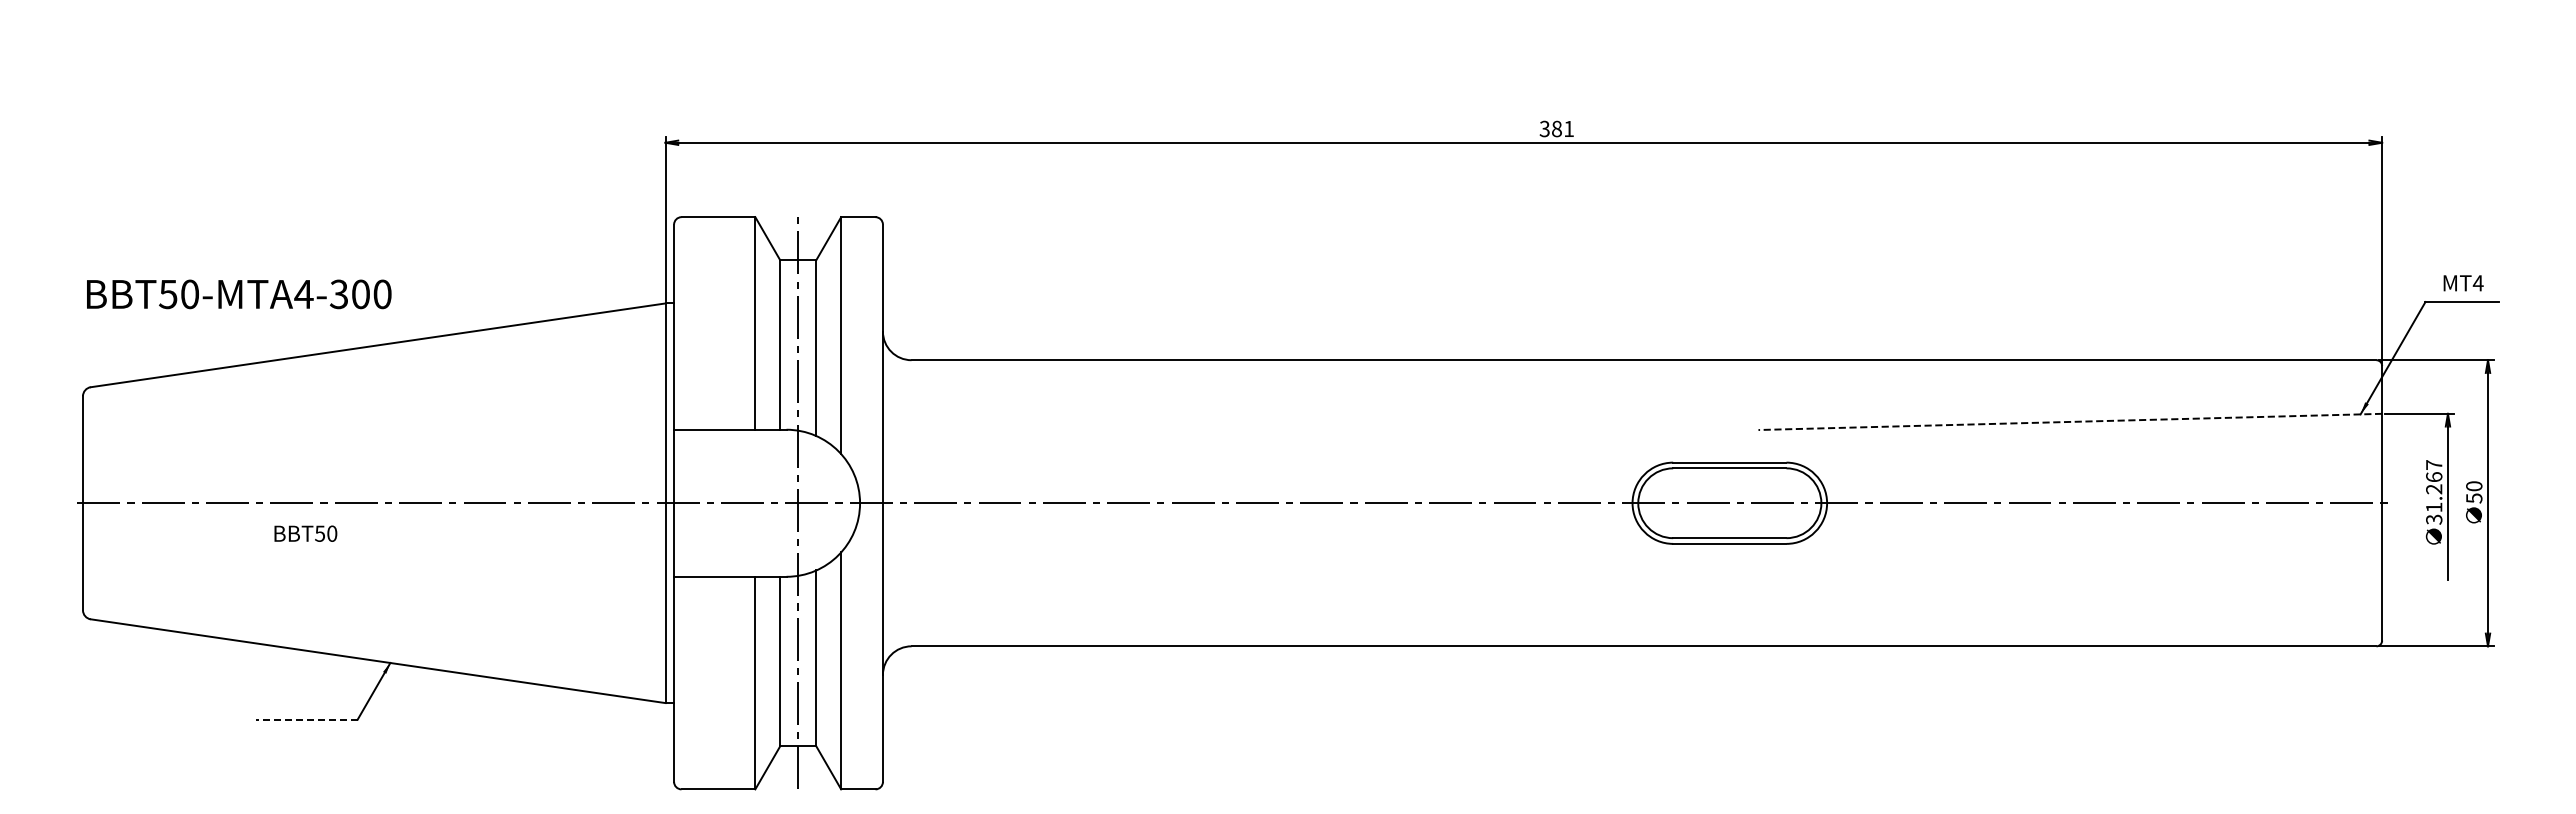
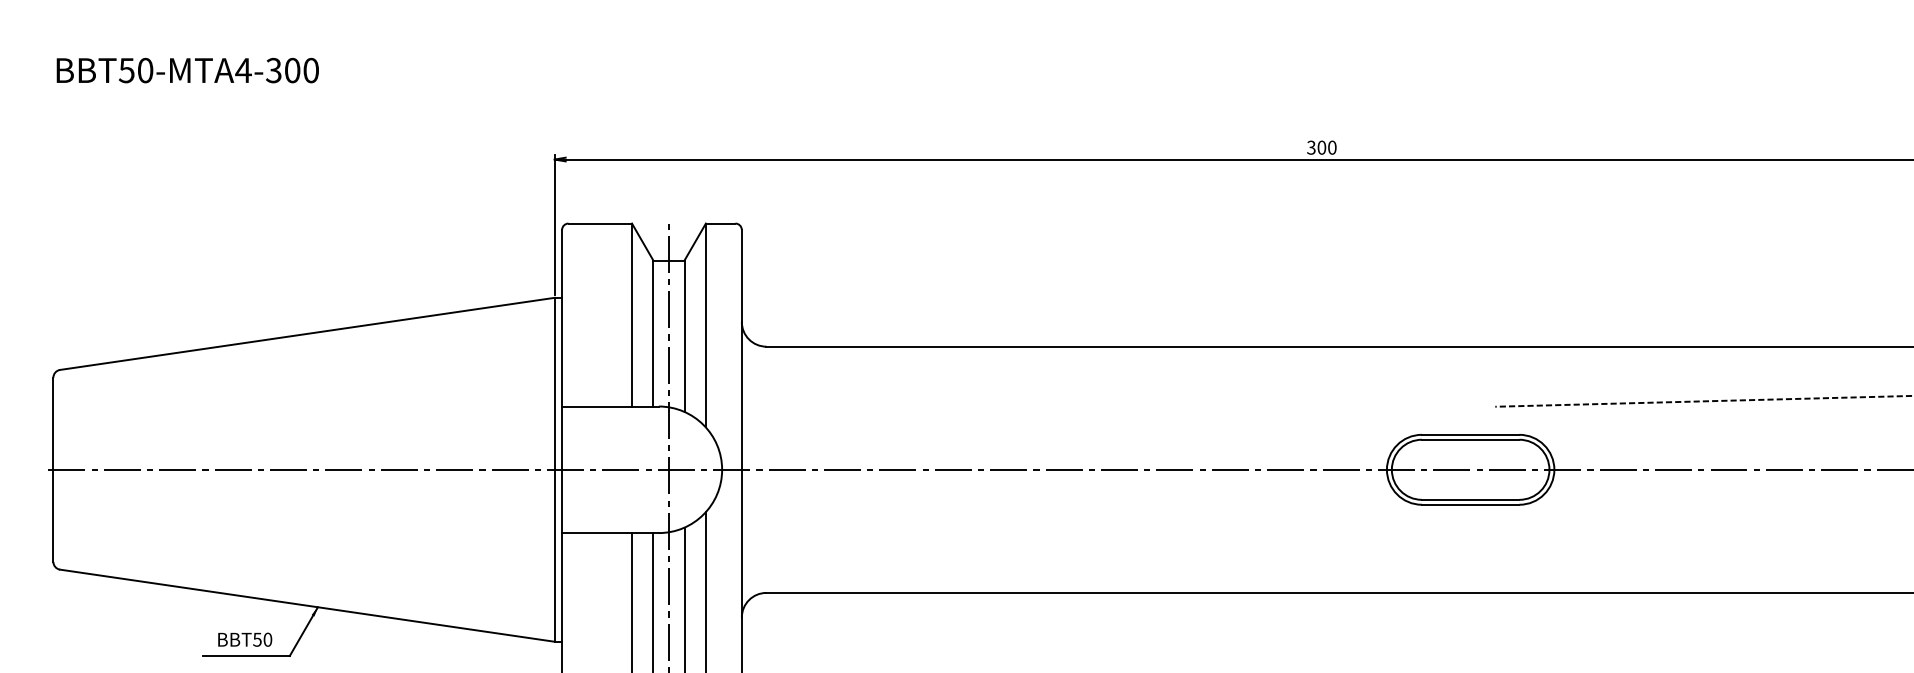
text: (1563, 128) -> (1327, 147), 381 -> 300
text: (239, 294) -> (188, 70), moved
text: (305, 533) -> (244, 639), moved
line: (307, 719) -> (246, 655), dashed -> solid

